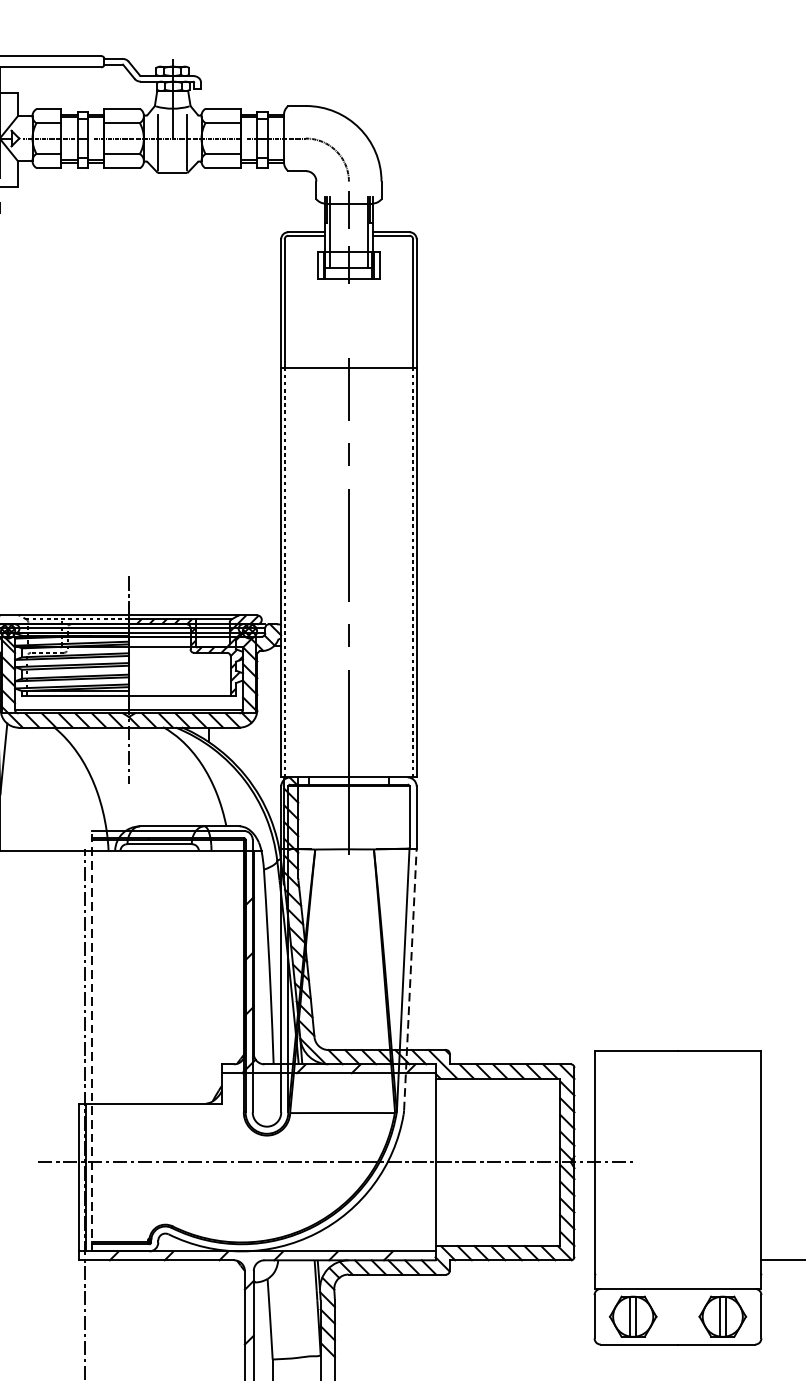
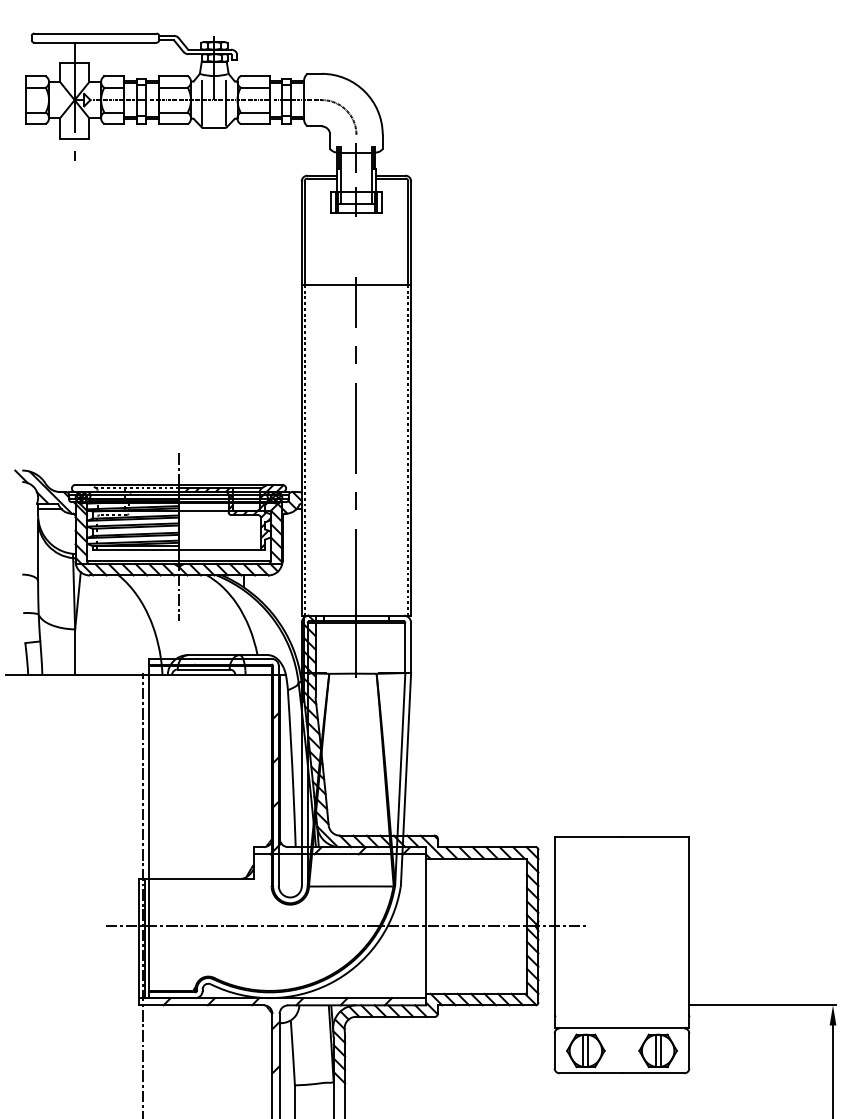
line: (410, 979) -> (406, 778), dashed -> solid
line: (92, 1041) -> (149, 828), dashed -> solid

